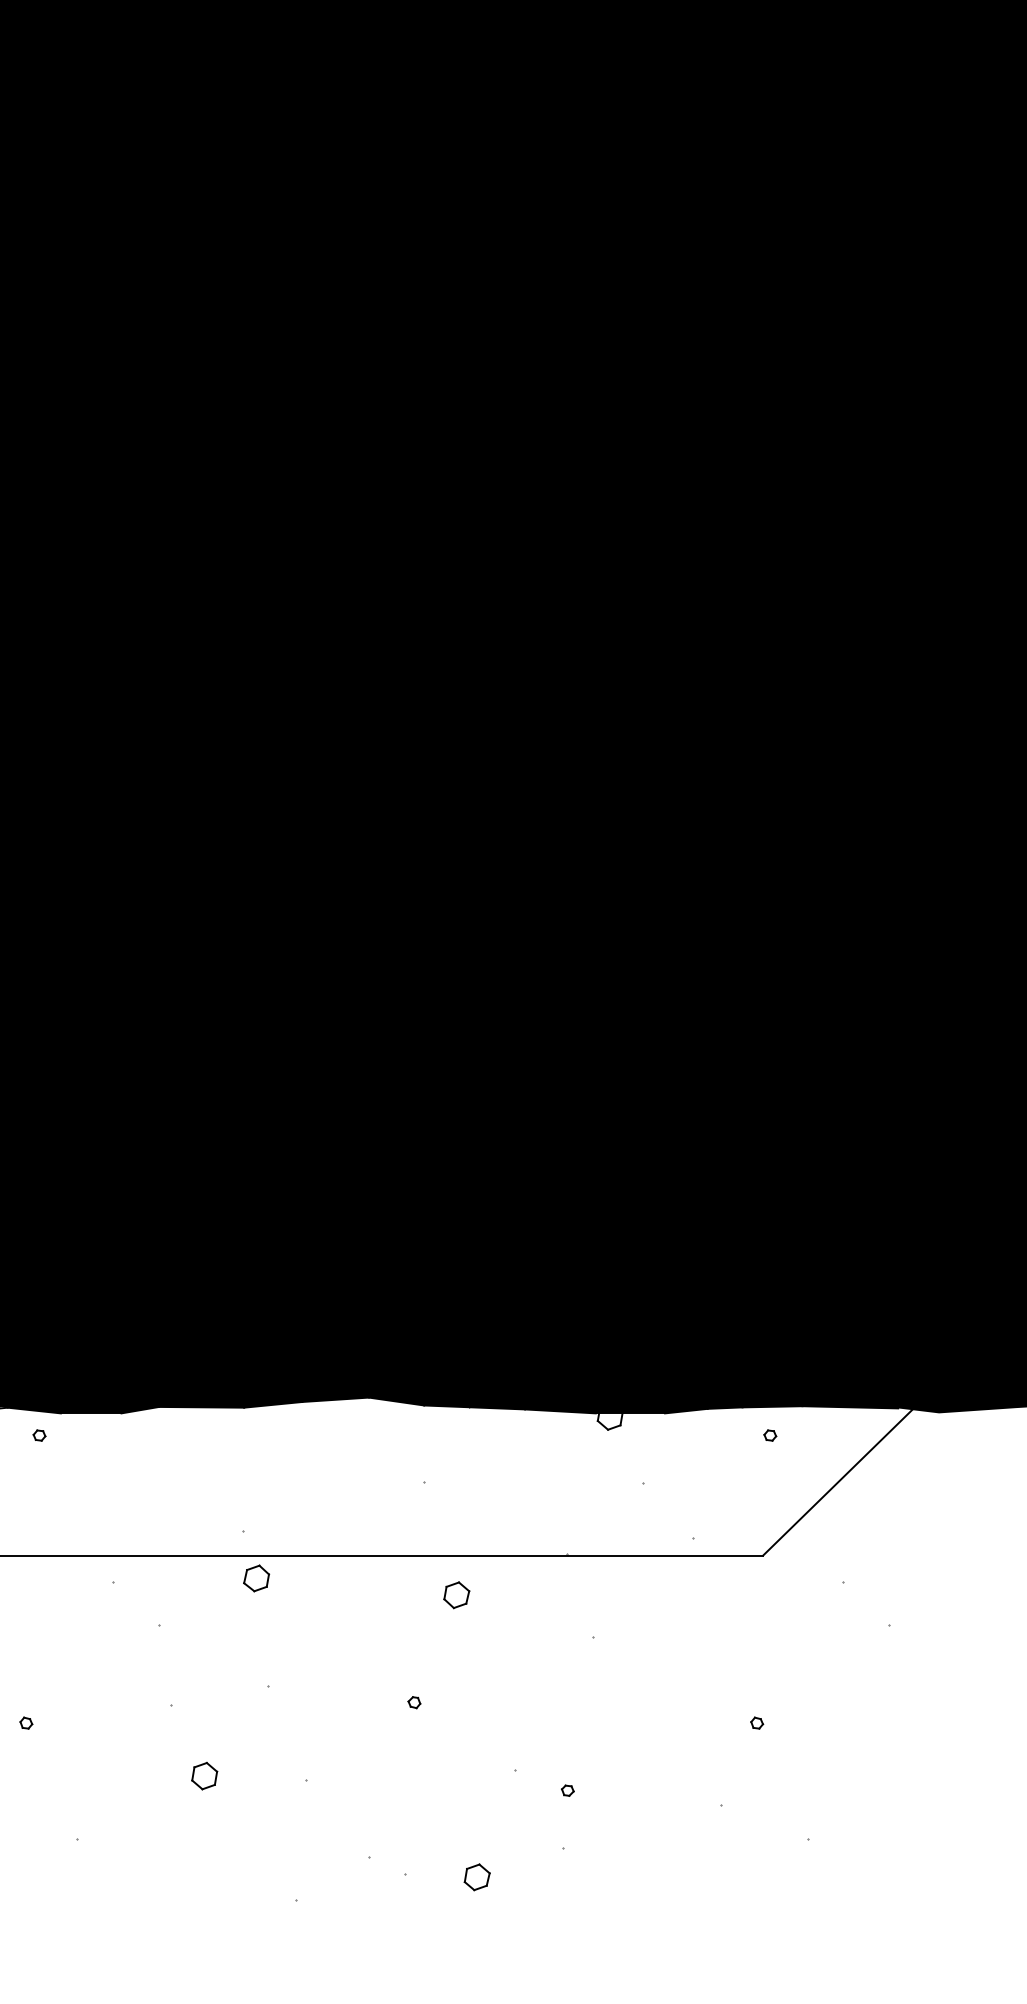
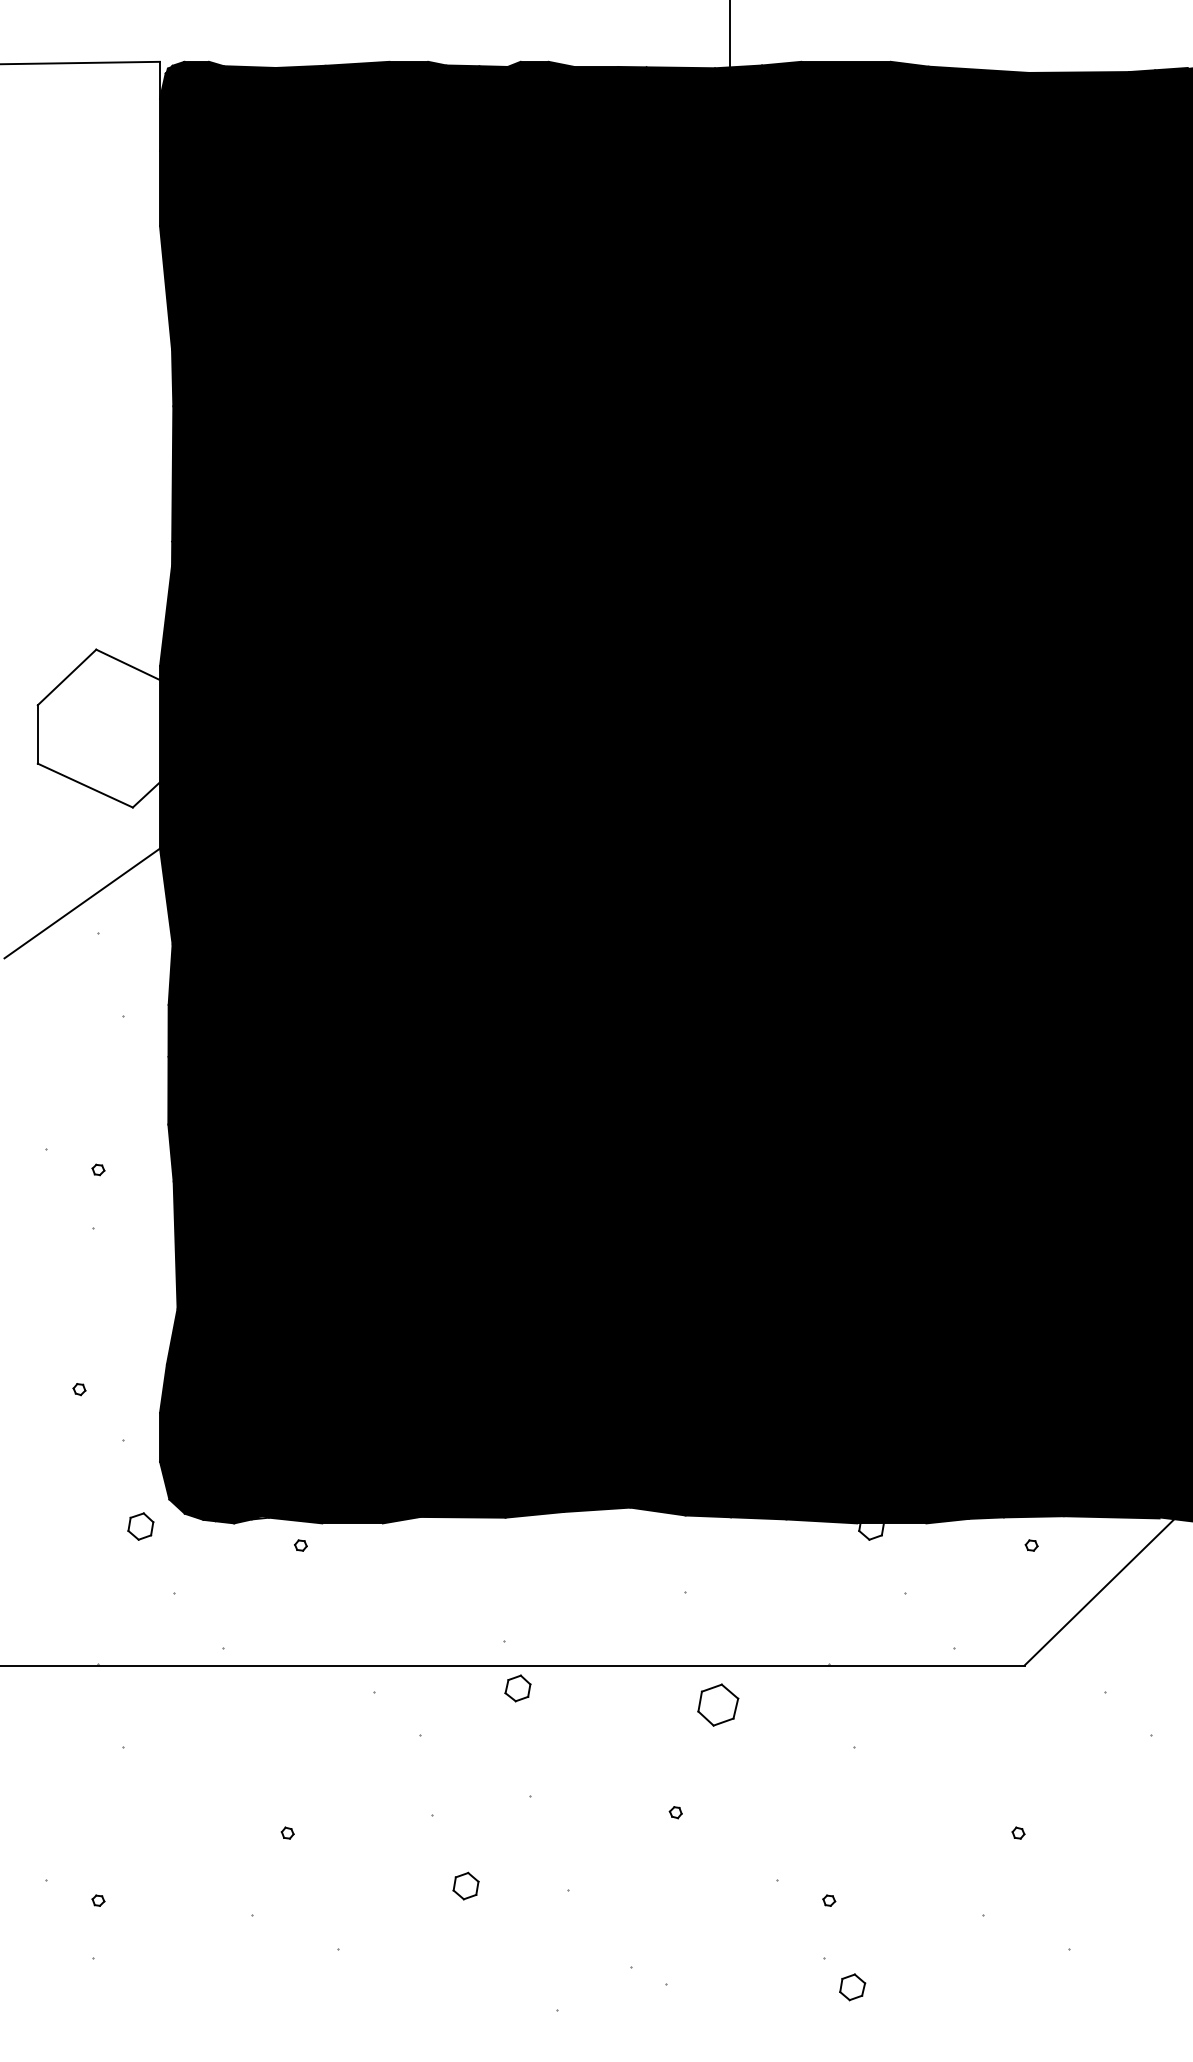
part: (456, 1595) -> (717, 1705), size x1.6
part: (477, 1877) -> (852, 1987), moved

